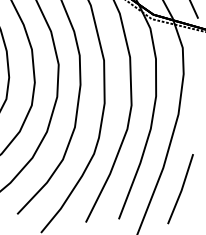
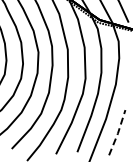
line: (180, 190) -> (117, 133), solid -> dashed

